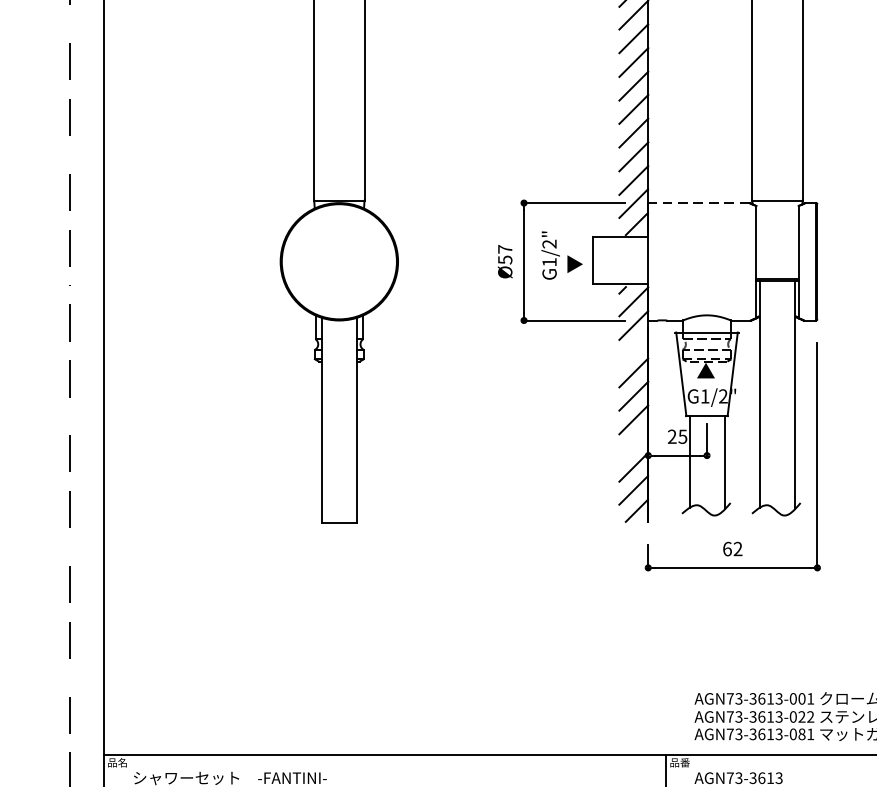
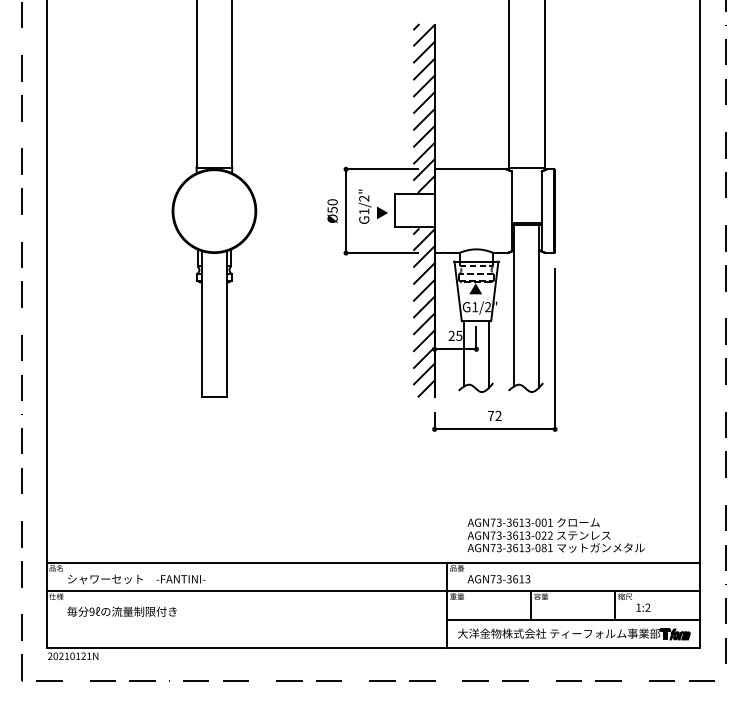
line: (698, 203) -> (470, 169), dashed -> solid
text: (505, 249) -> (332, 202), Ø57 -> Ø50
line: (634, 349) -> (424, 273), added
line: (634, 443) -> (424, 340), added
text: (728, 548) -> (491, 415), 62 -> 72

